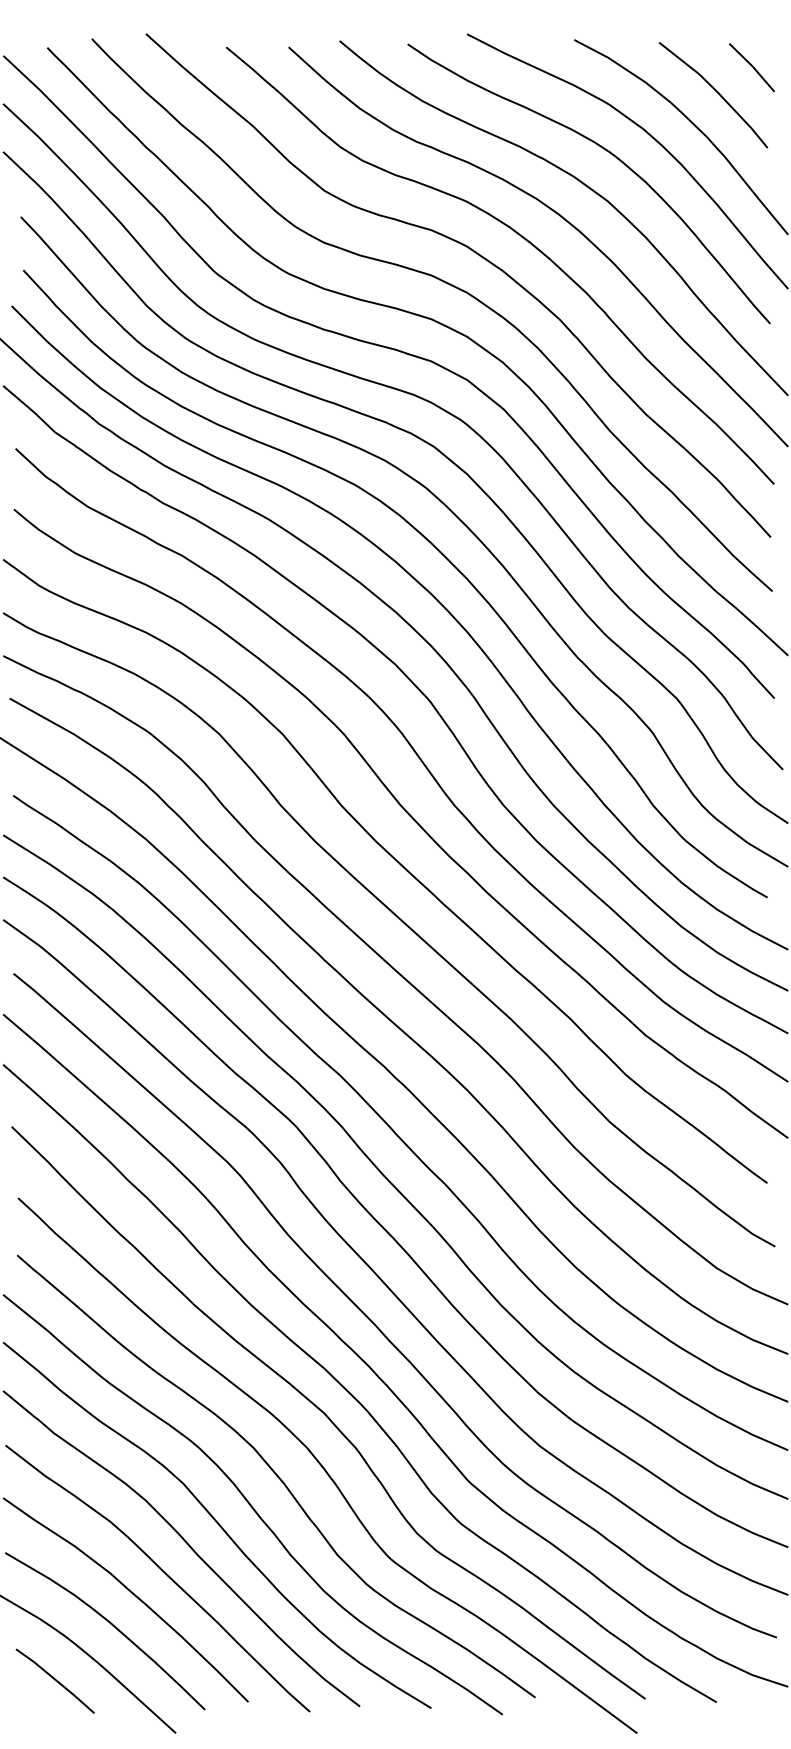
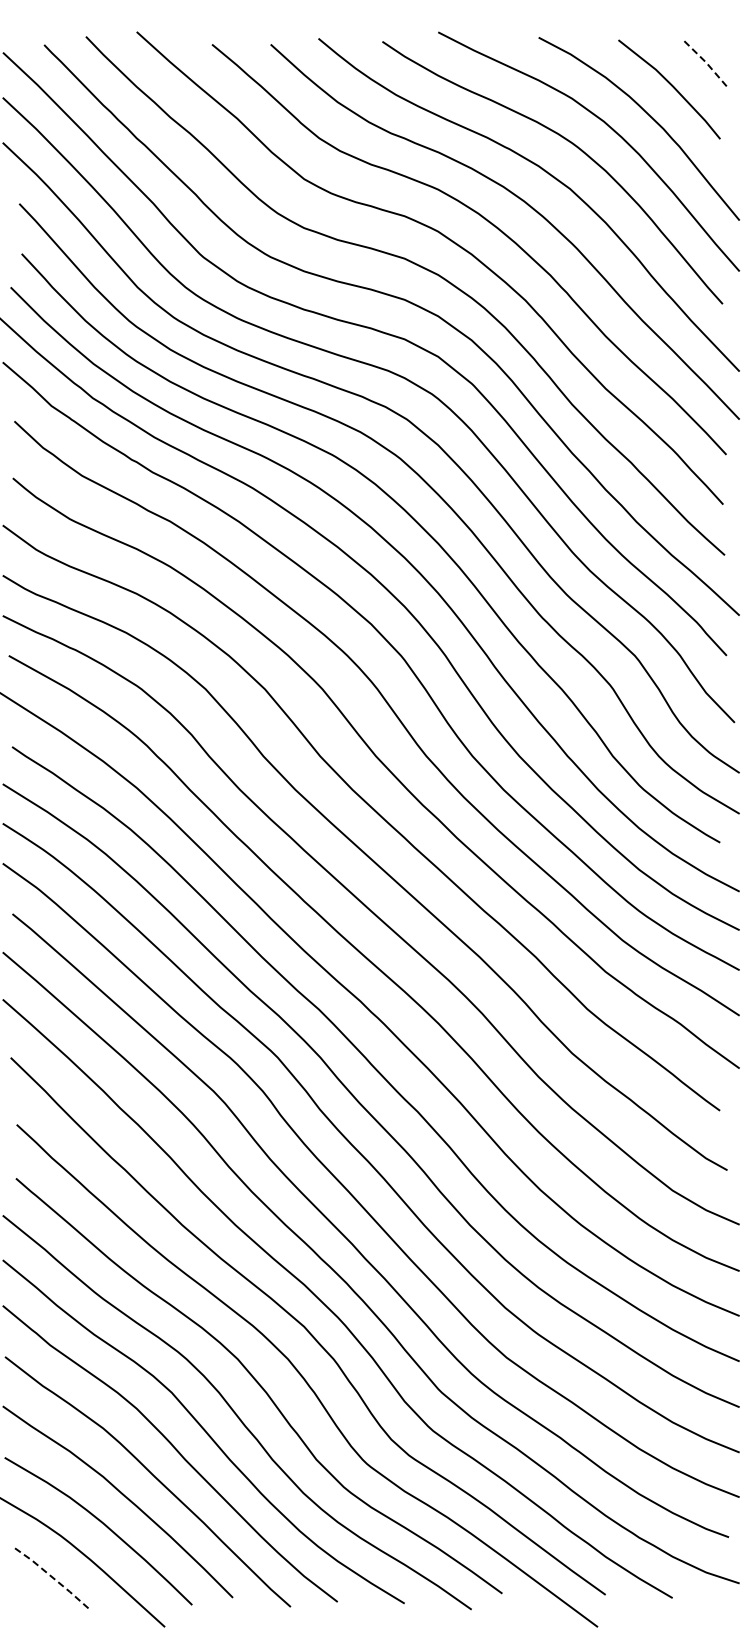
line: (752, 66) -> (706, 62), solid -> dashed
line: (56, 1680) -> (52, 1577), solid -> dashed

